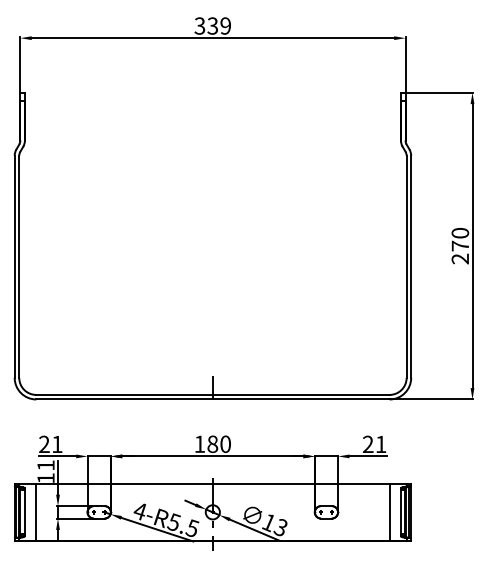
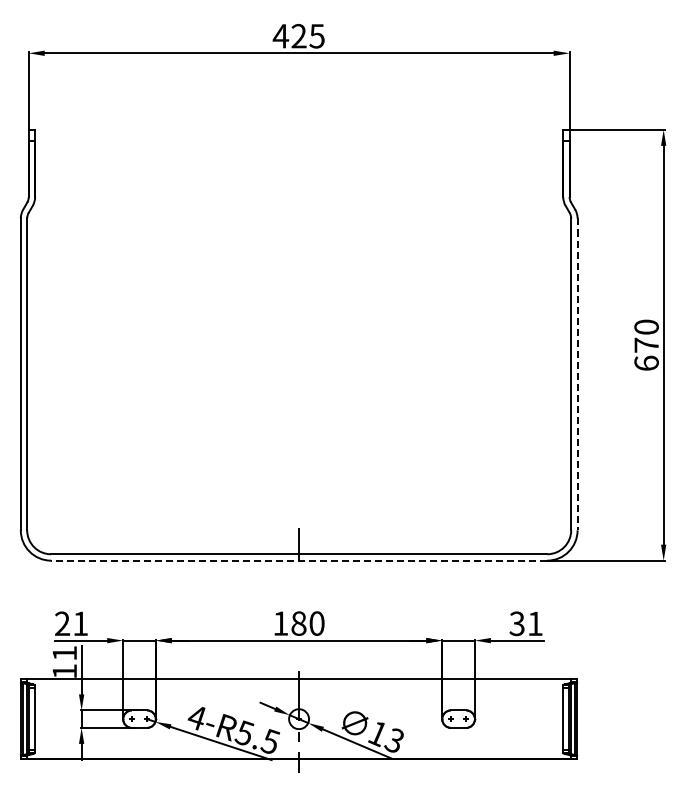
text: (212, 26) -> (298, 36), 339 -> 425
text: (460, 258) -> (646, 362), 270 -> 670
line: (411, 266) -> (577, 374), solid -> dashed
line: (212, 399) -> (298, 560), solid -> dashed
text: (367, 444) -> (516, 624), 21 -> 31
line: (35, 512) -> (50, 719), removed
line: (389, 512) -> (547, 719), removed

